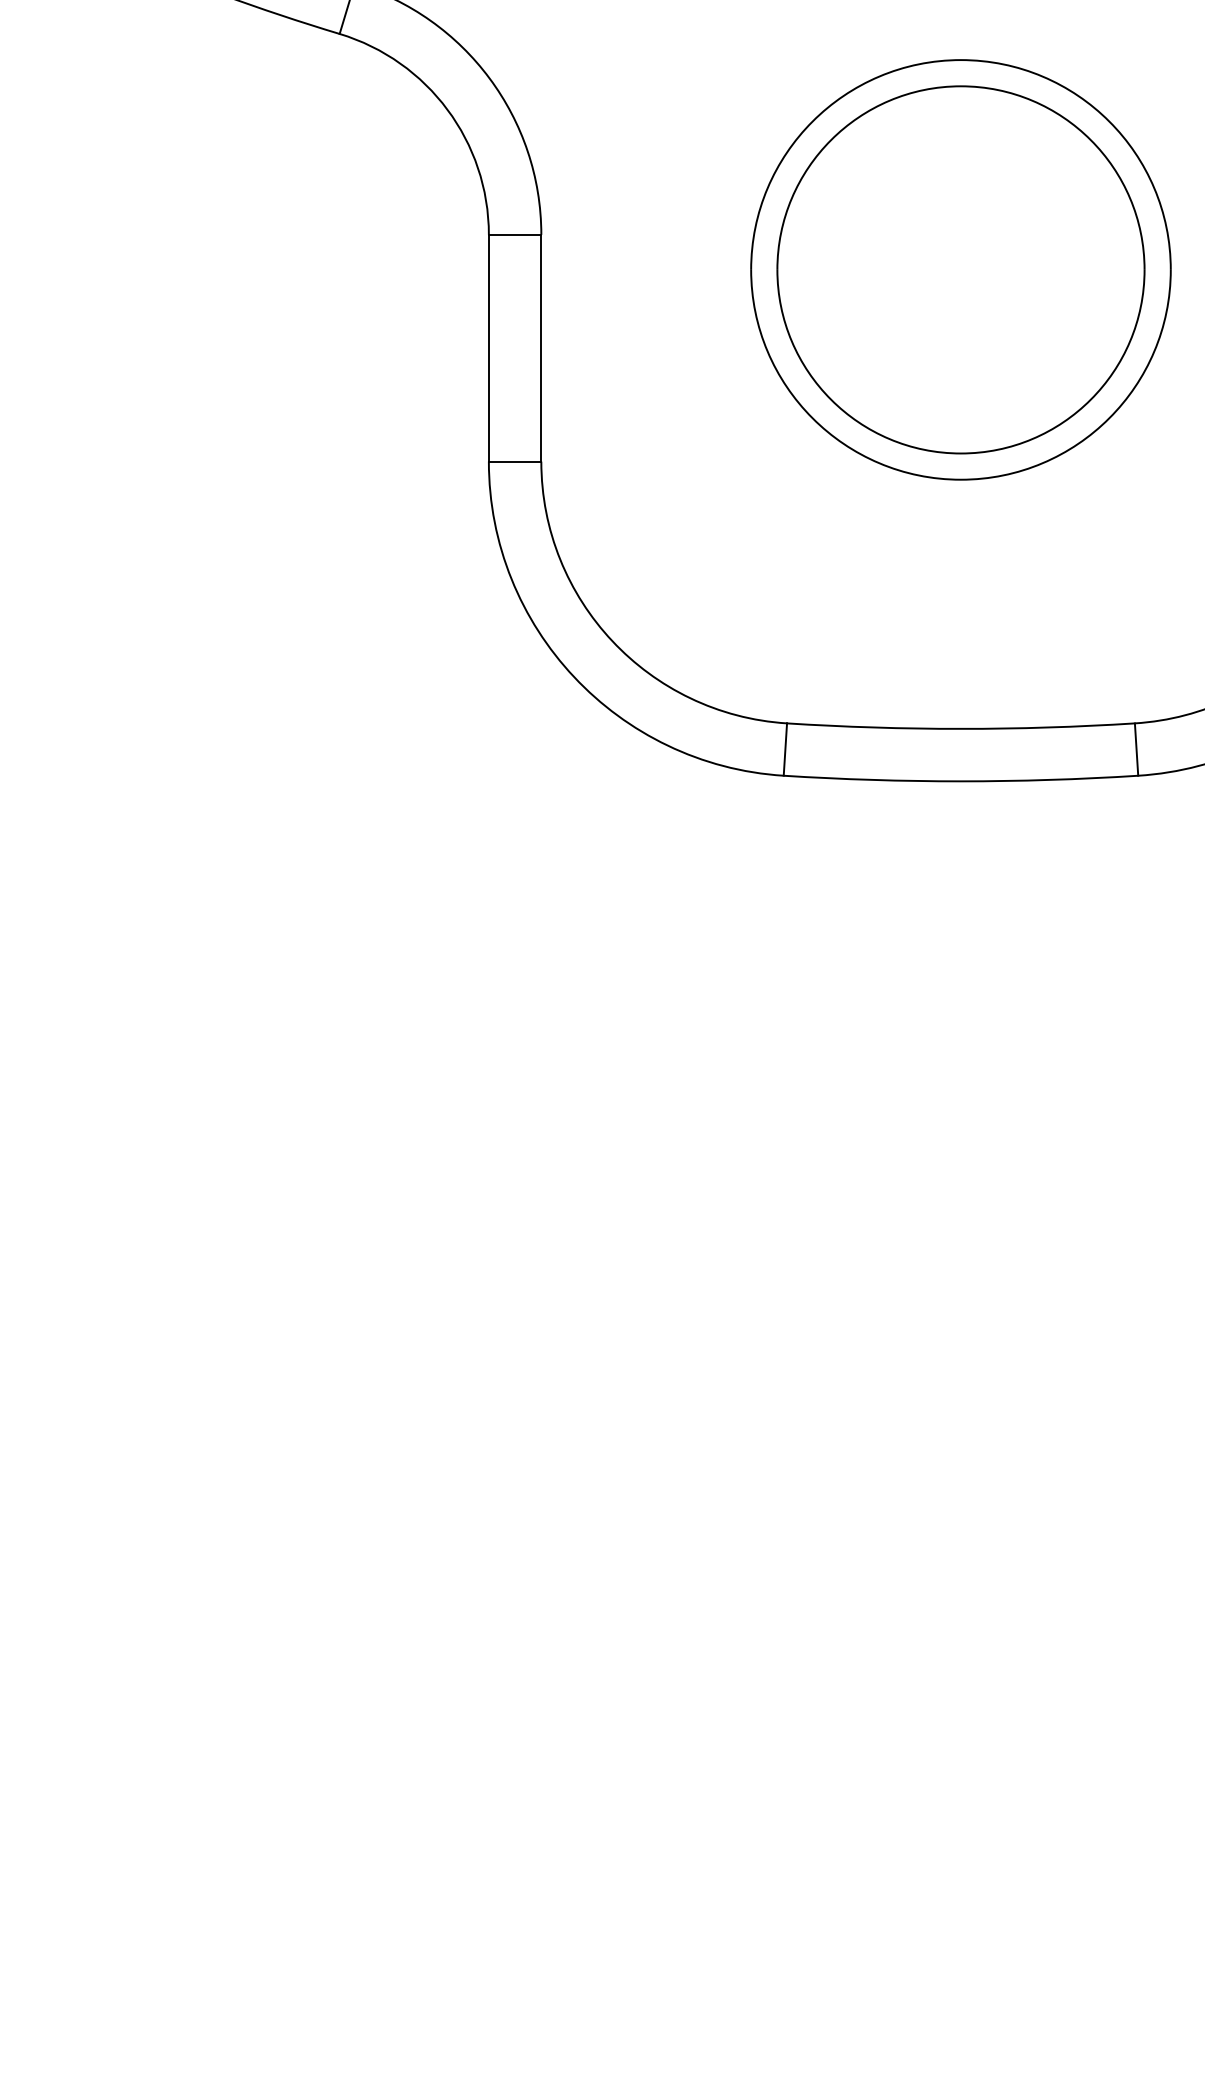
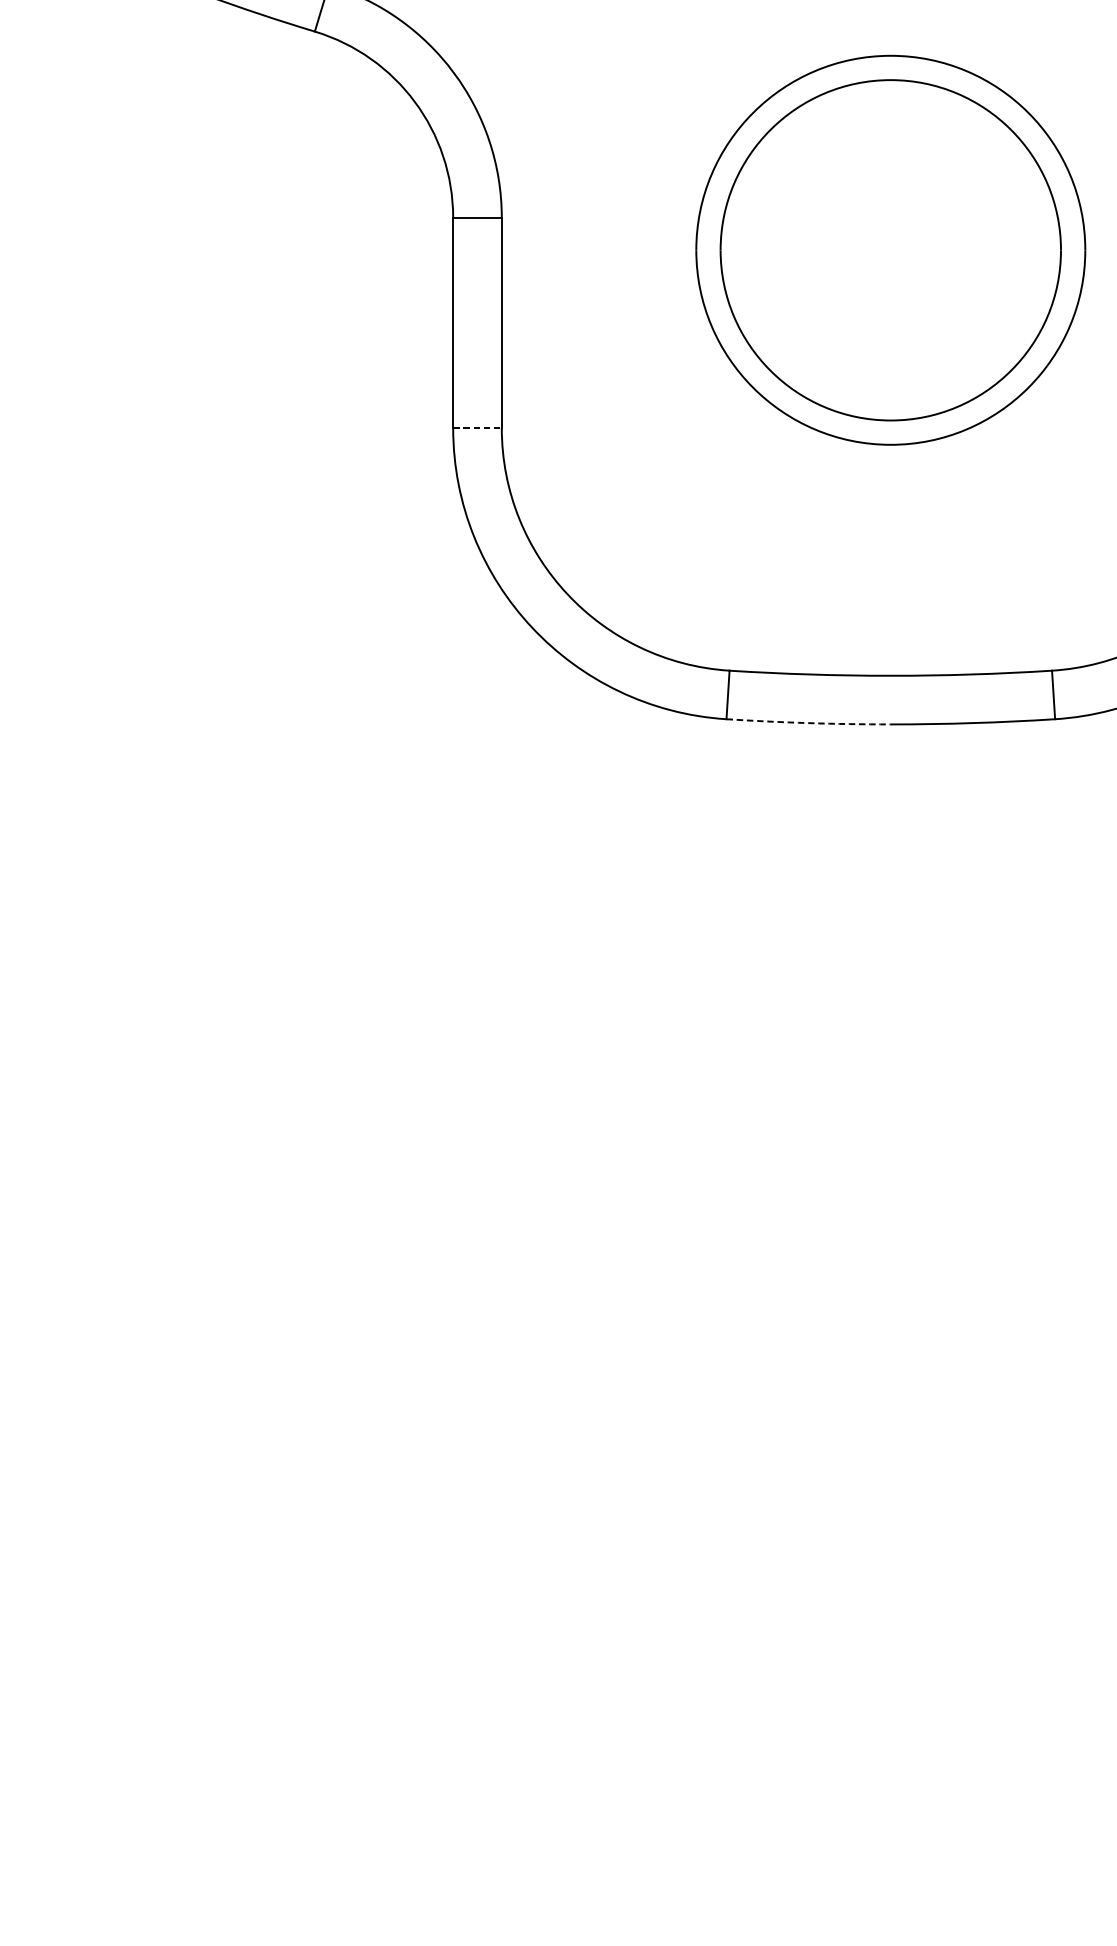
line: (515, 461) -> (477, 427), solid -> dashed
arc: (872, 779) -> (808, 722), solid -> dashed

